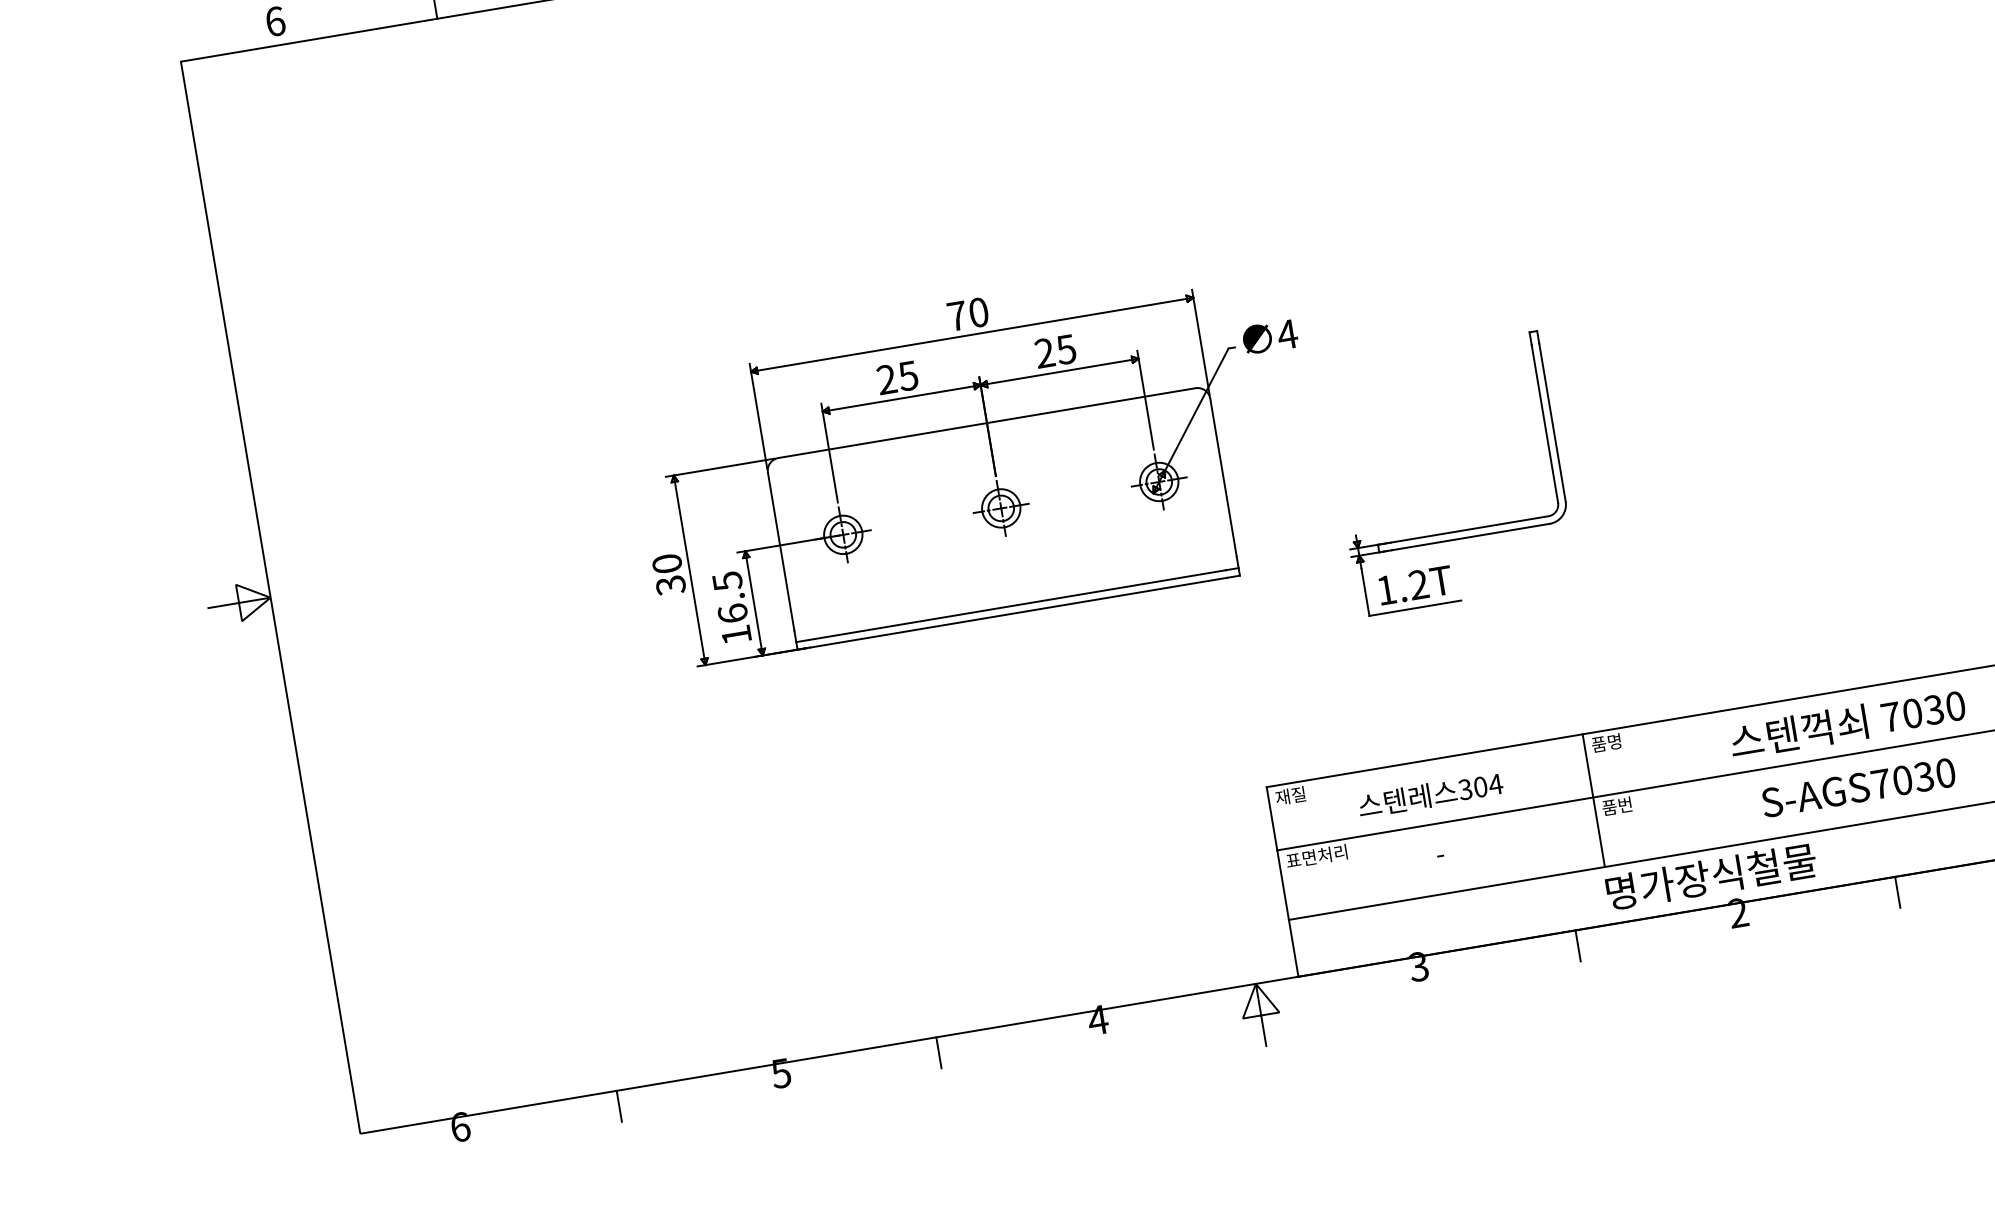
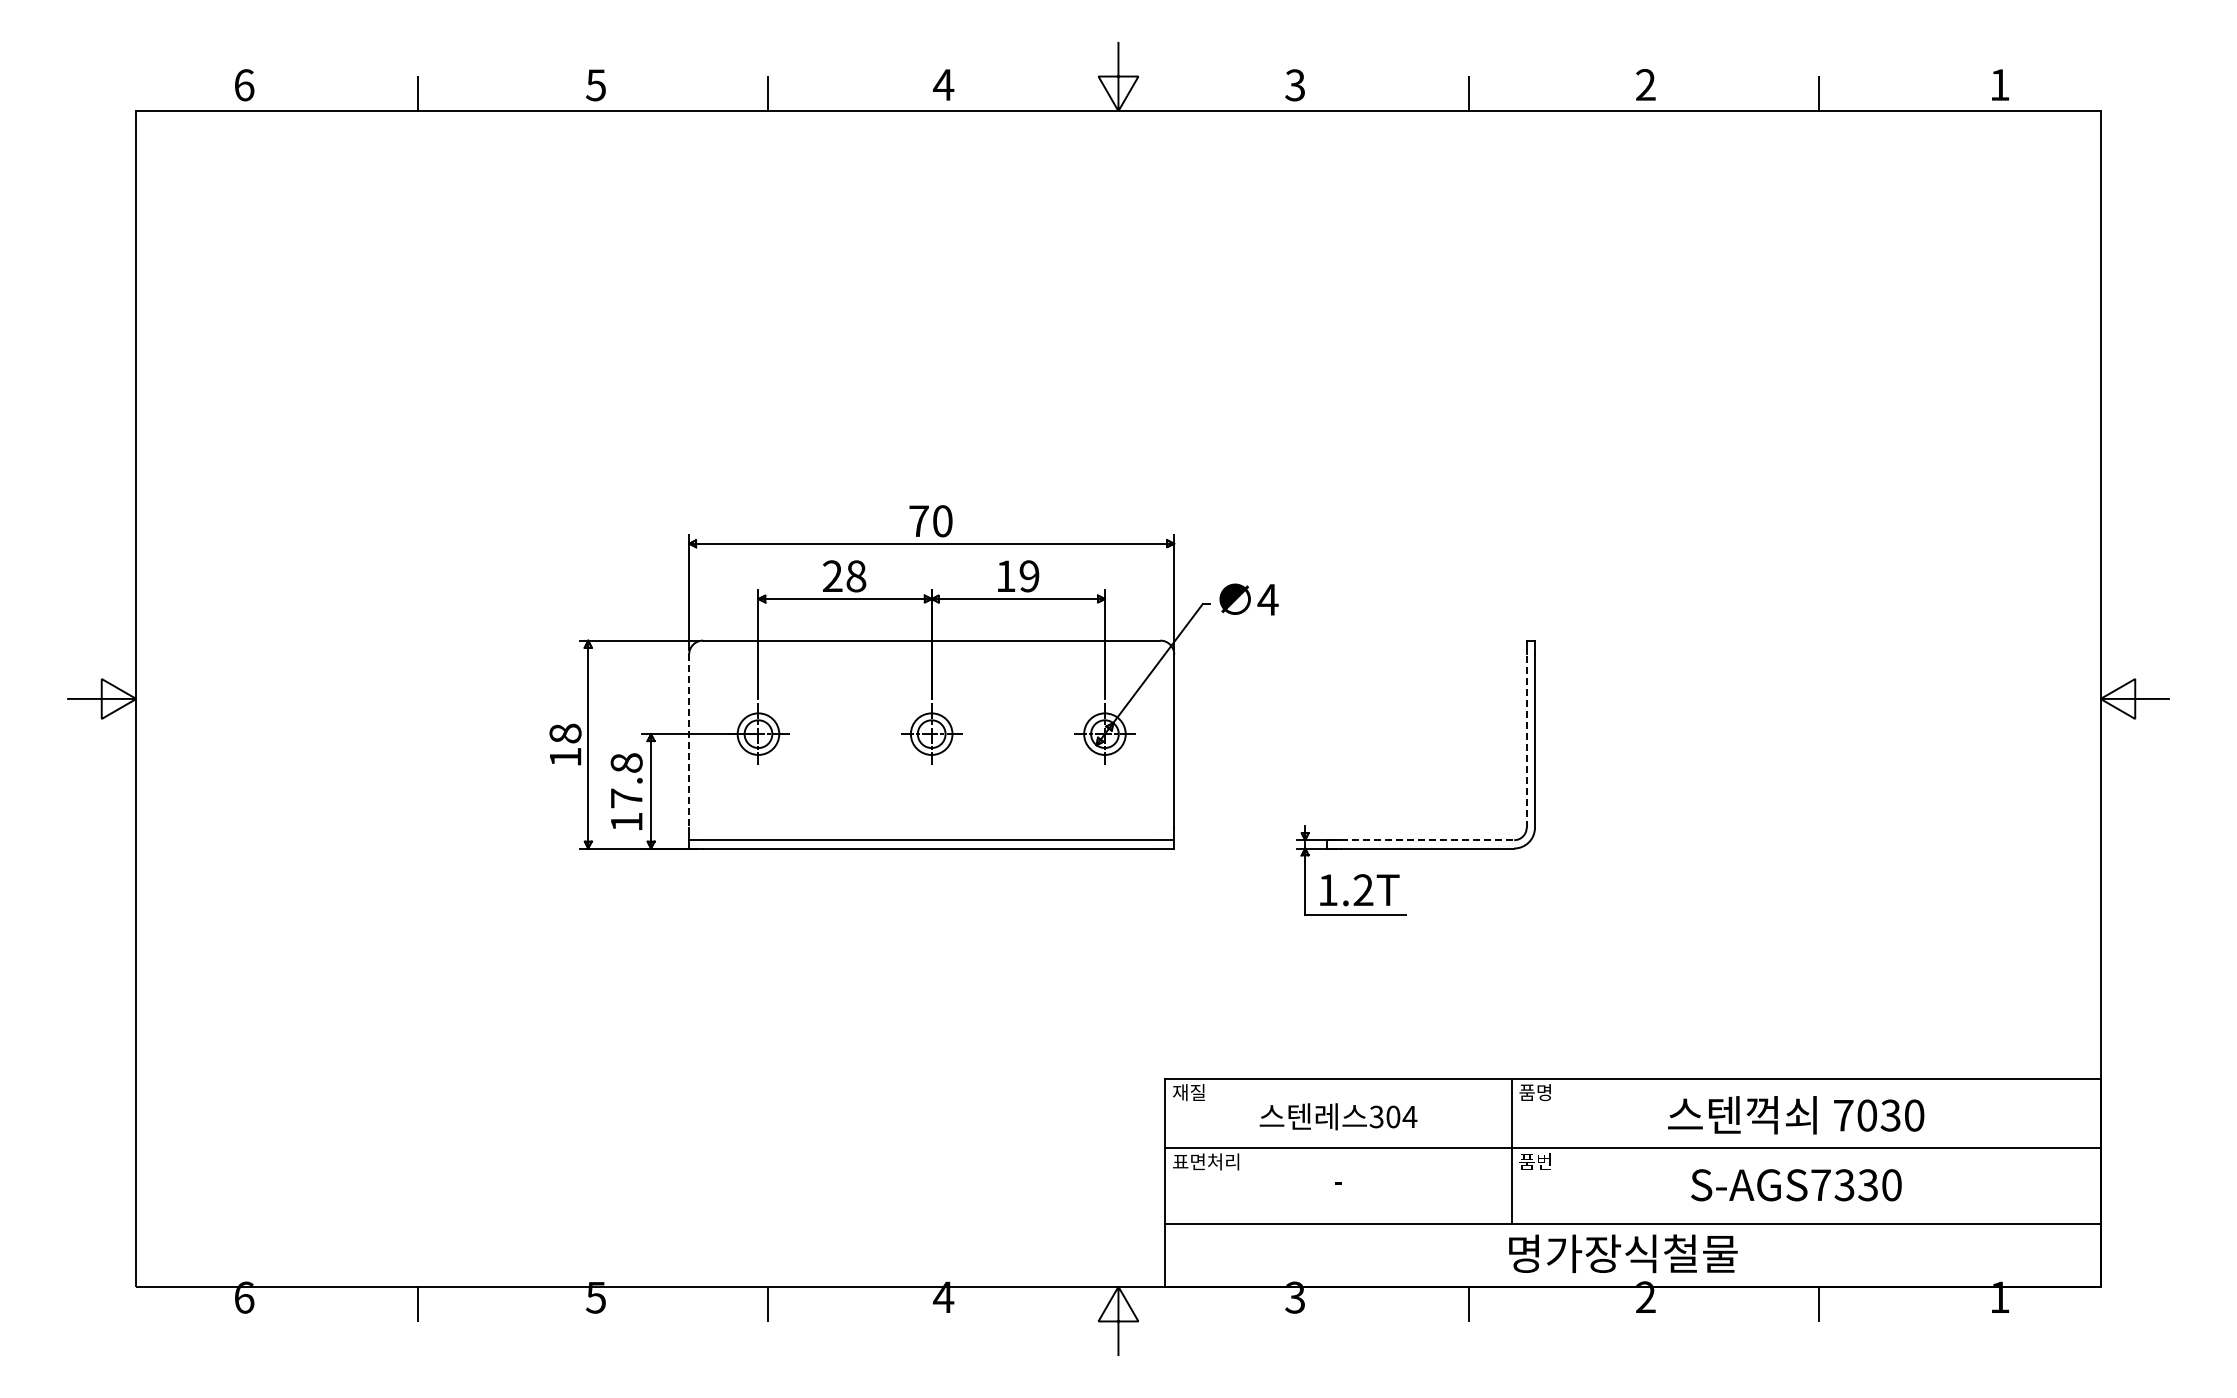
text: (1055, 351) -> (1017, 576), 25 -> 19
text: (908, 376) -> (856, 576), 25 -> 28
line: (1544, 424) -> (1526, 741), solid -> dashed
line: (1469, 529) -> (1427, 840), solid -> dashed
line: (781, 552) -> (689, 741), solid -> dashed
text: (669, 574) -> (565, 745), 30 -> 18
text: (730, 597) -> (626, 780), 16.5 -> 17.8
text: (1902, 780) -> (1844, 1185), S-AGS7030 -> S-AGS7330

